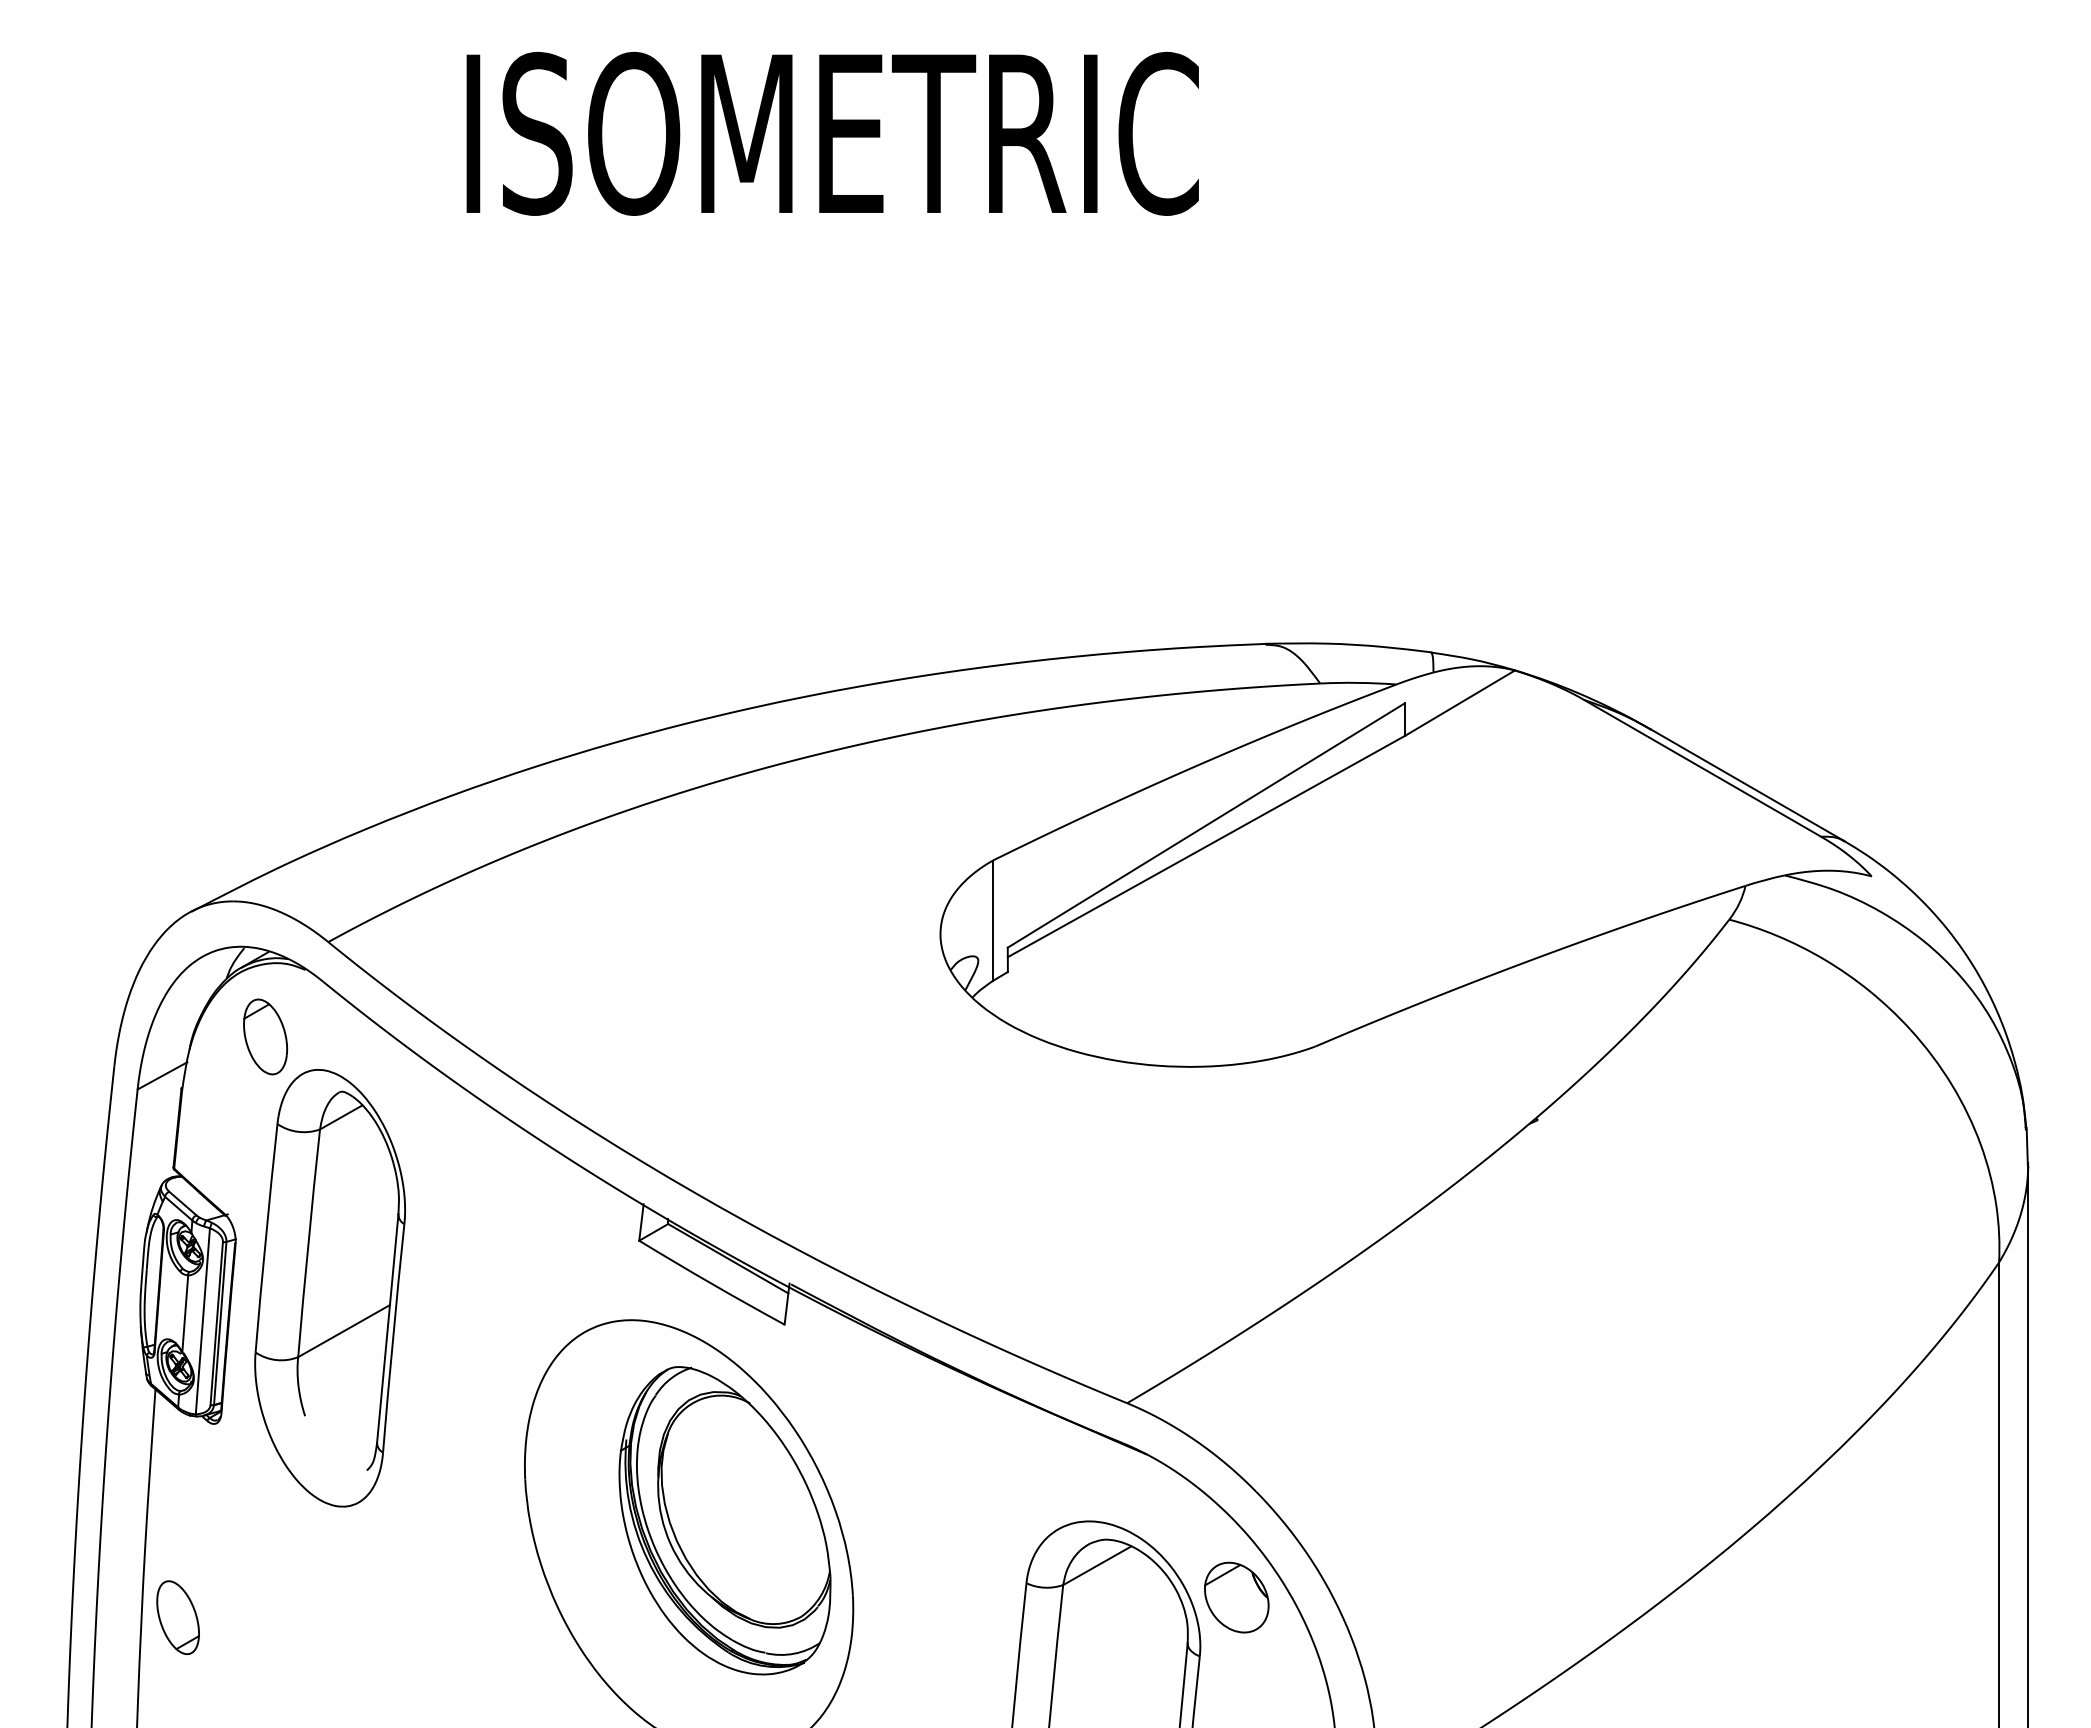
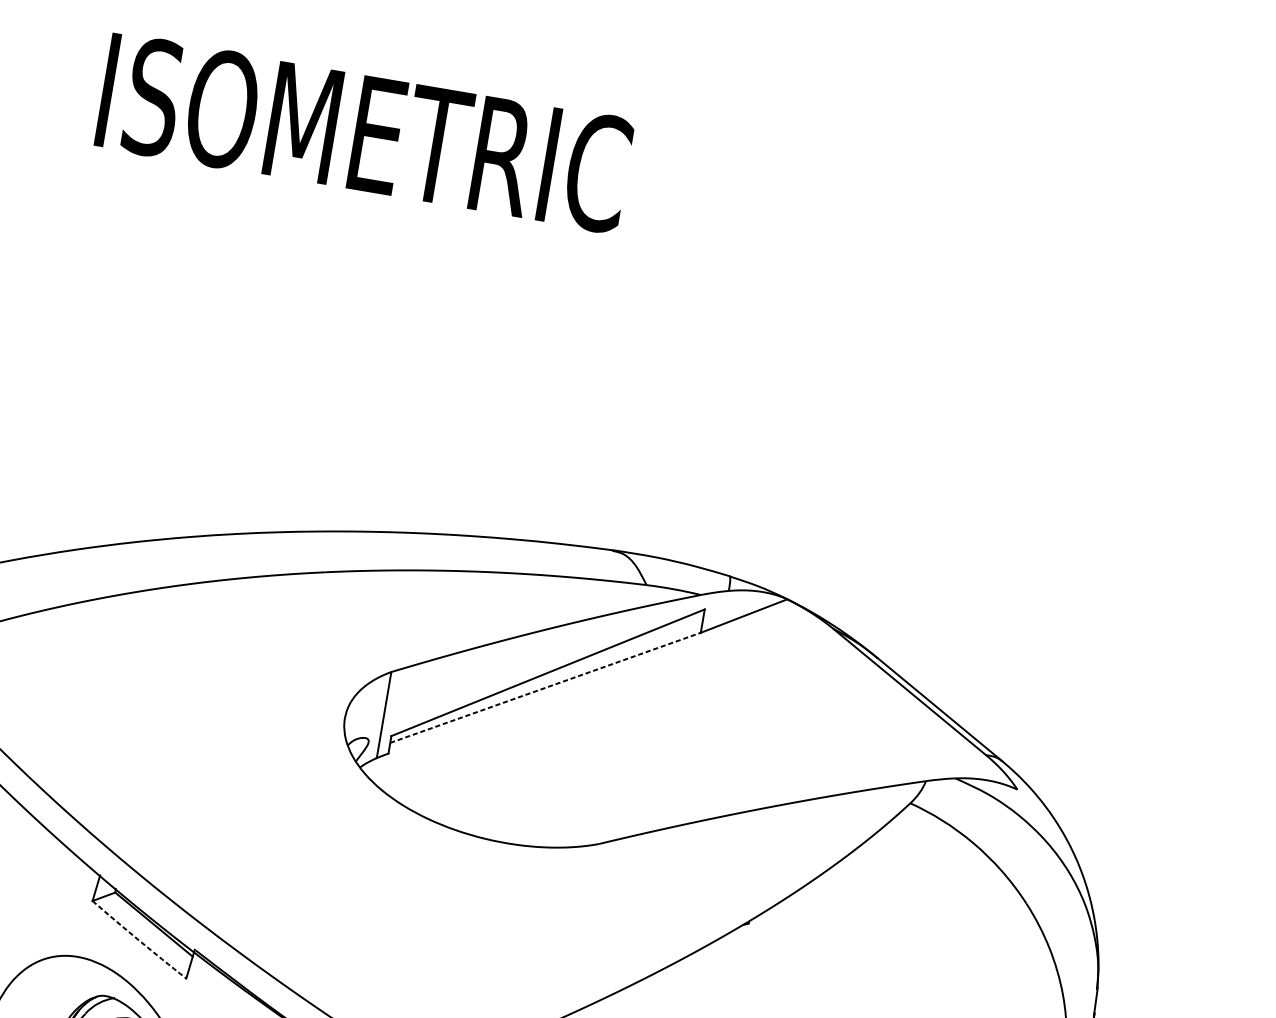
line: (1206, 846) -> (545, 687), solid -> dashed
arc: (711, 1283) -> (139, 940), solid -> dashed

